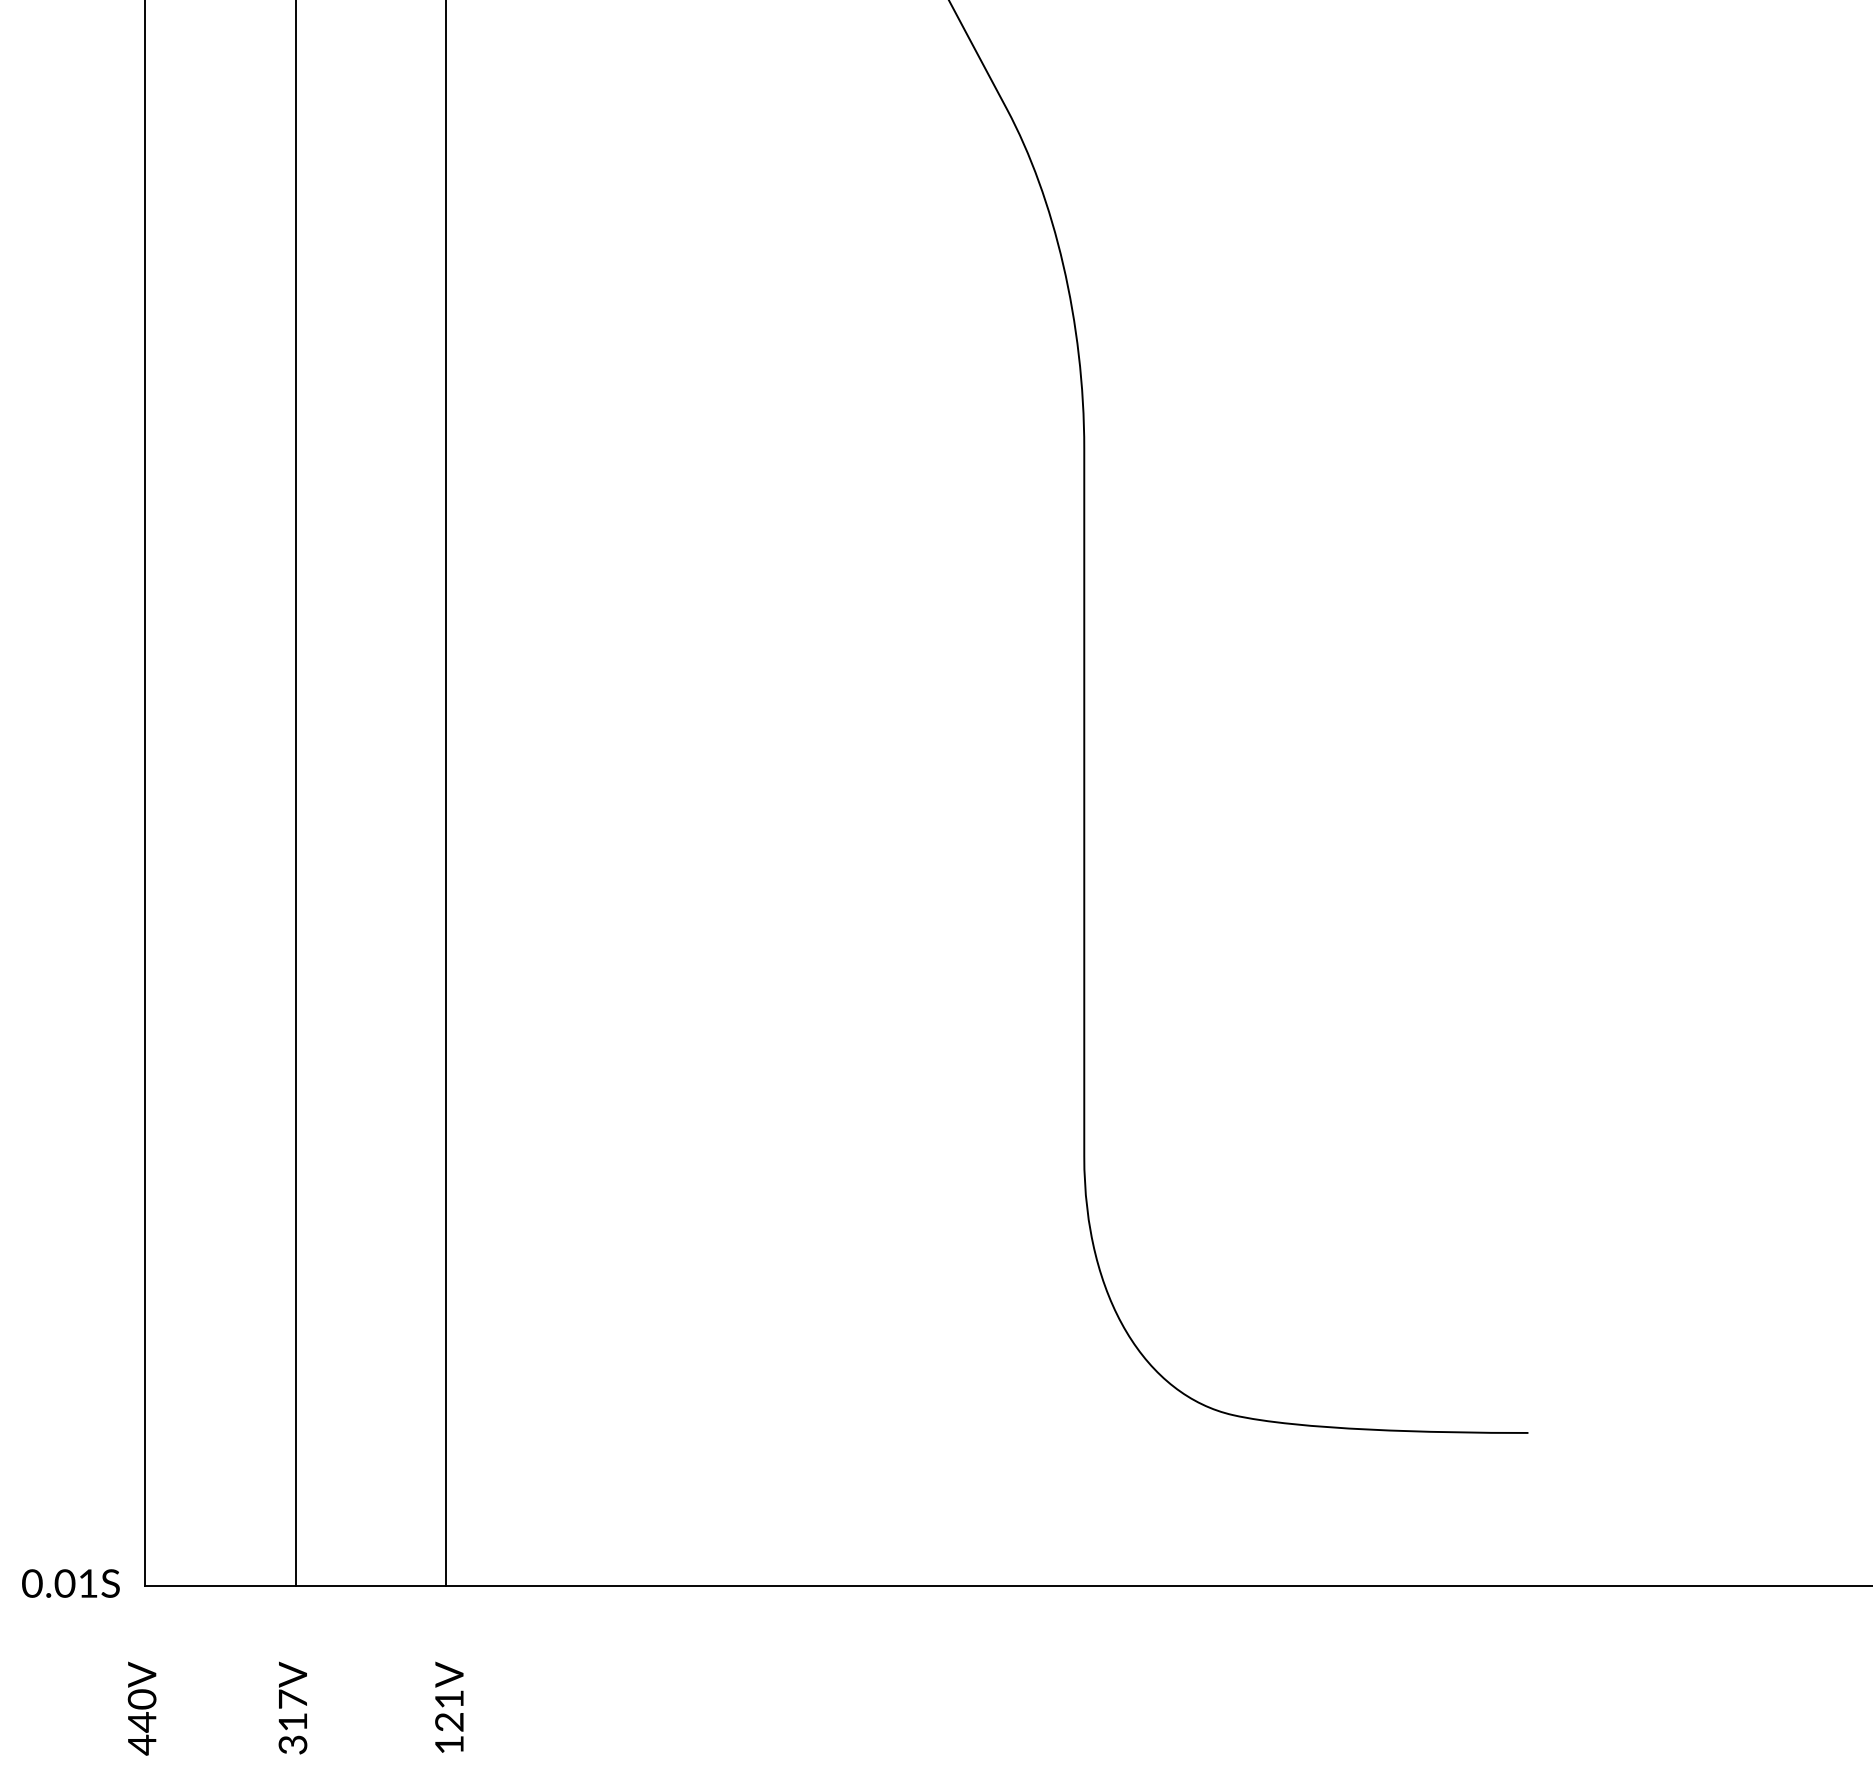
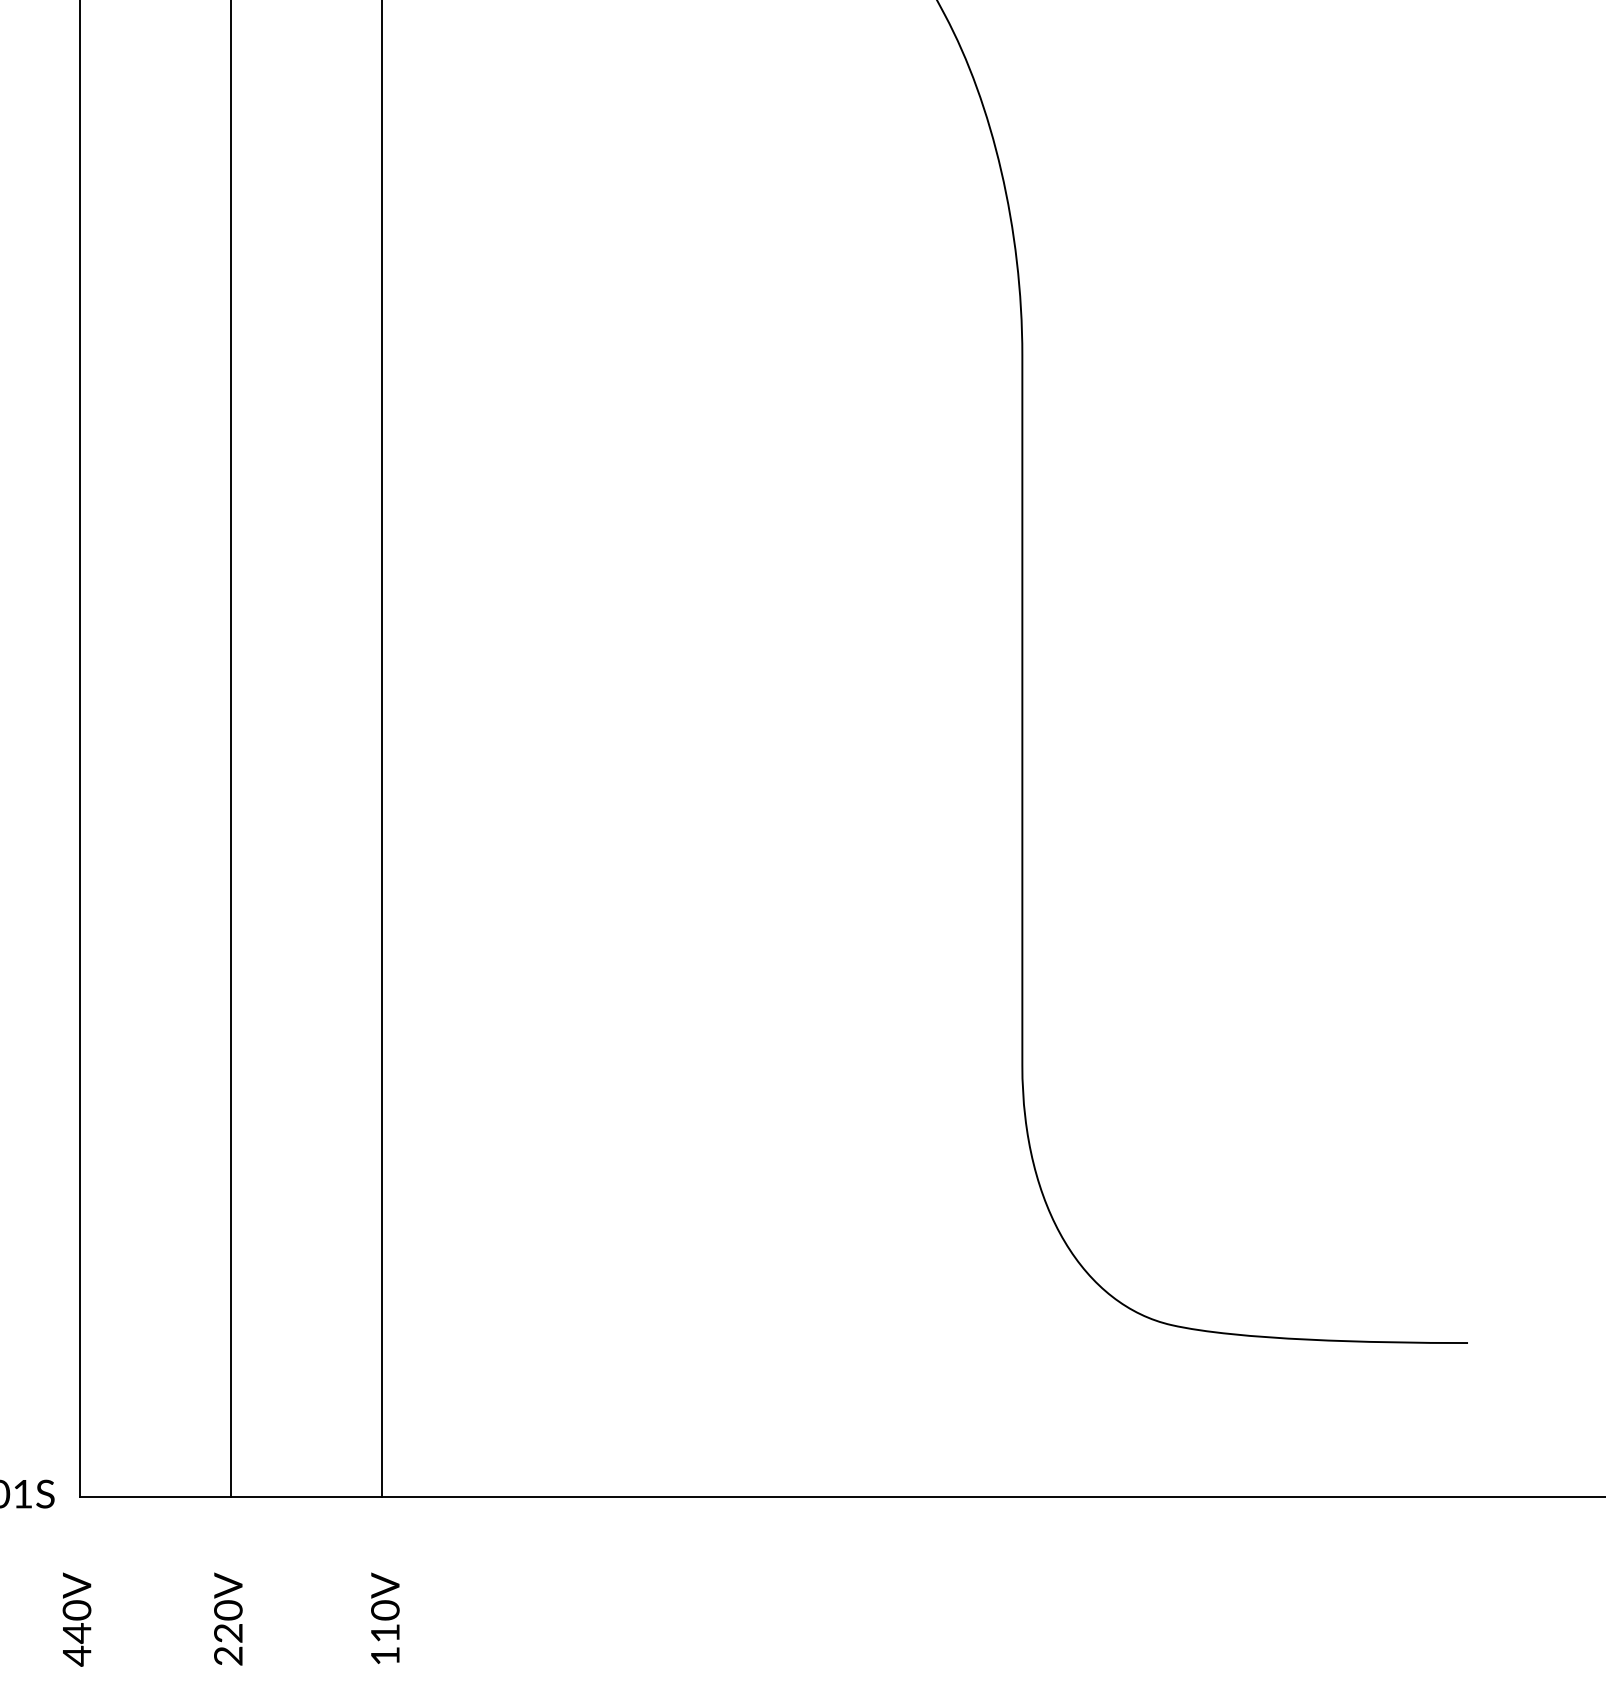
text: (449, 1710) -> (385, 1621), 121V -> 110V
text: (292, 1721) -> (227, 1632), 317V -> 220V

